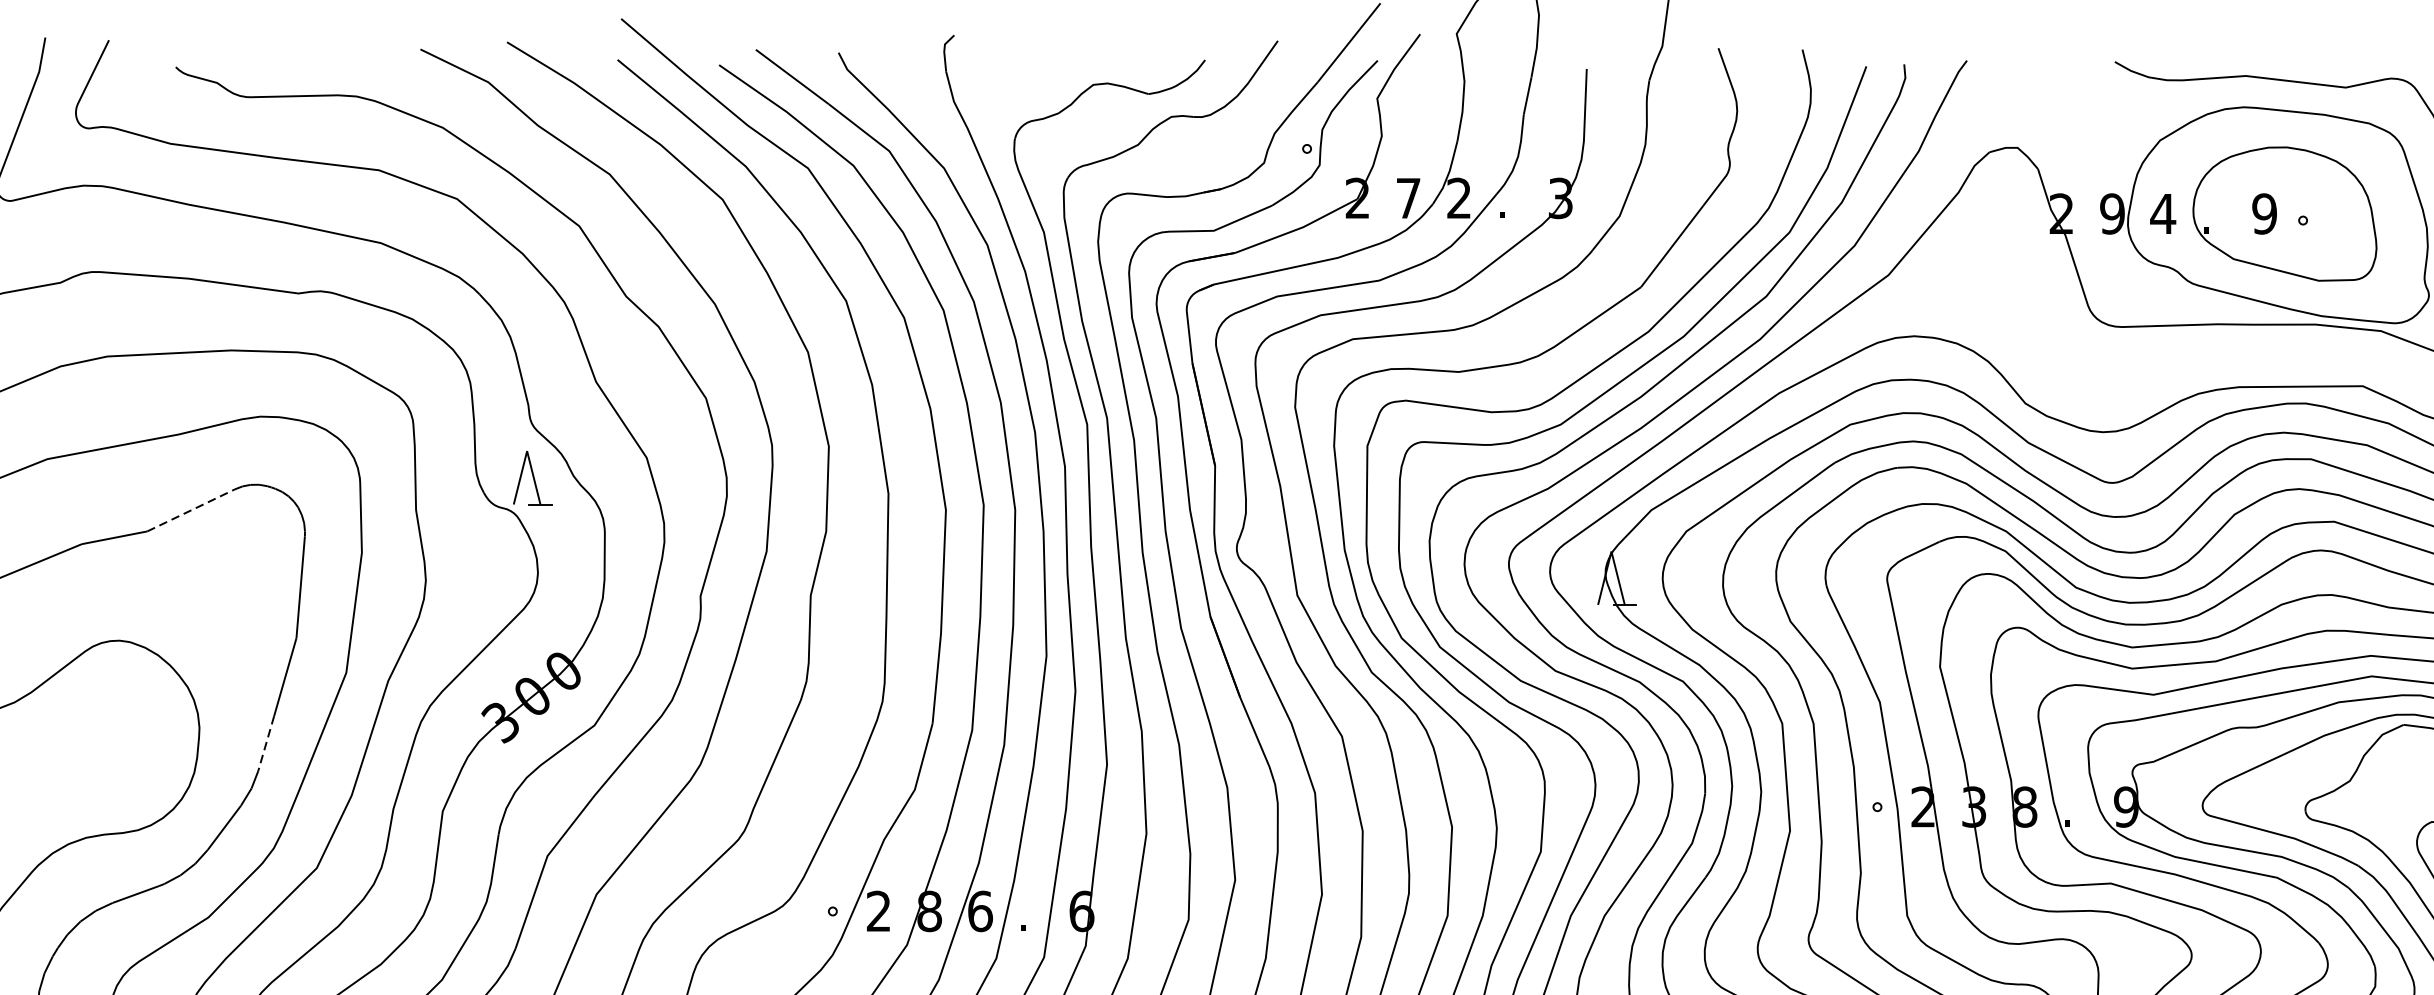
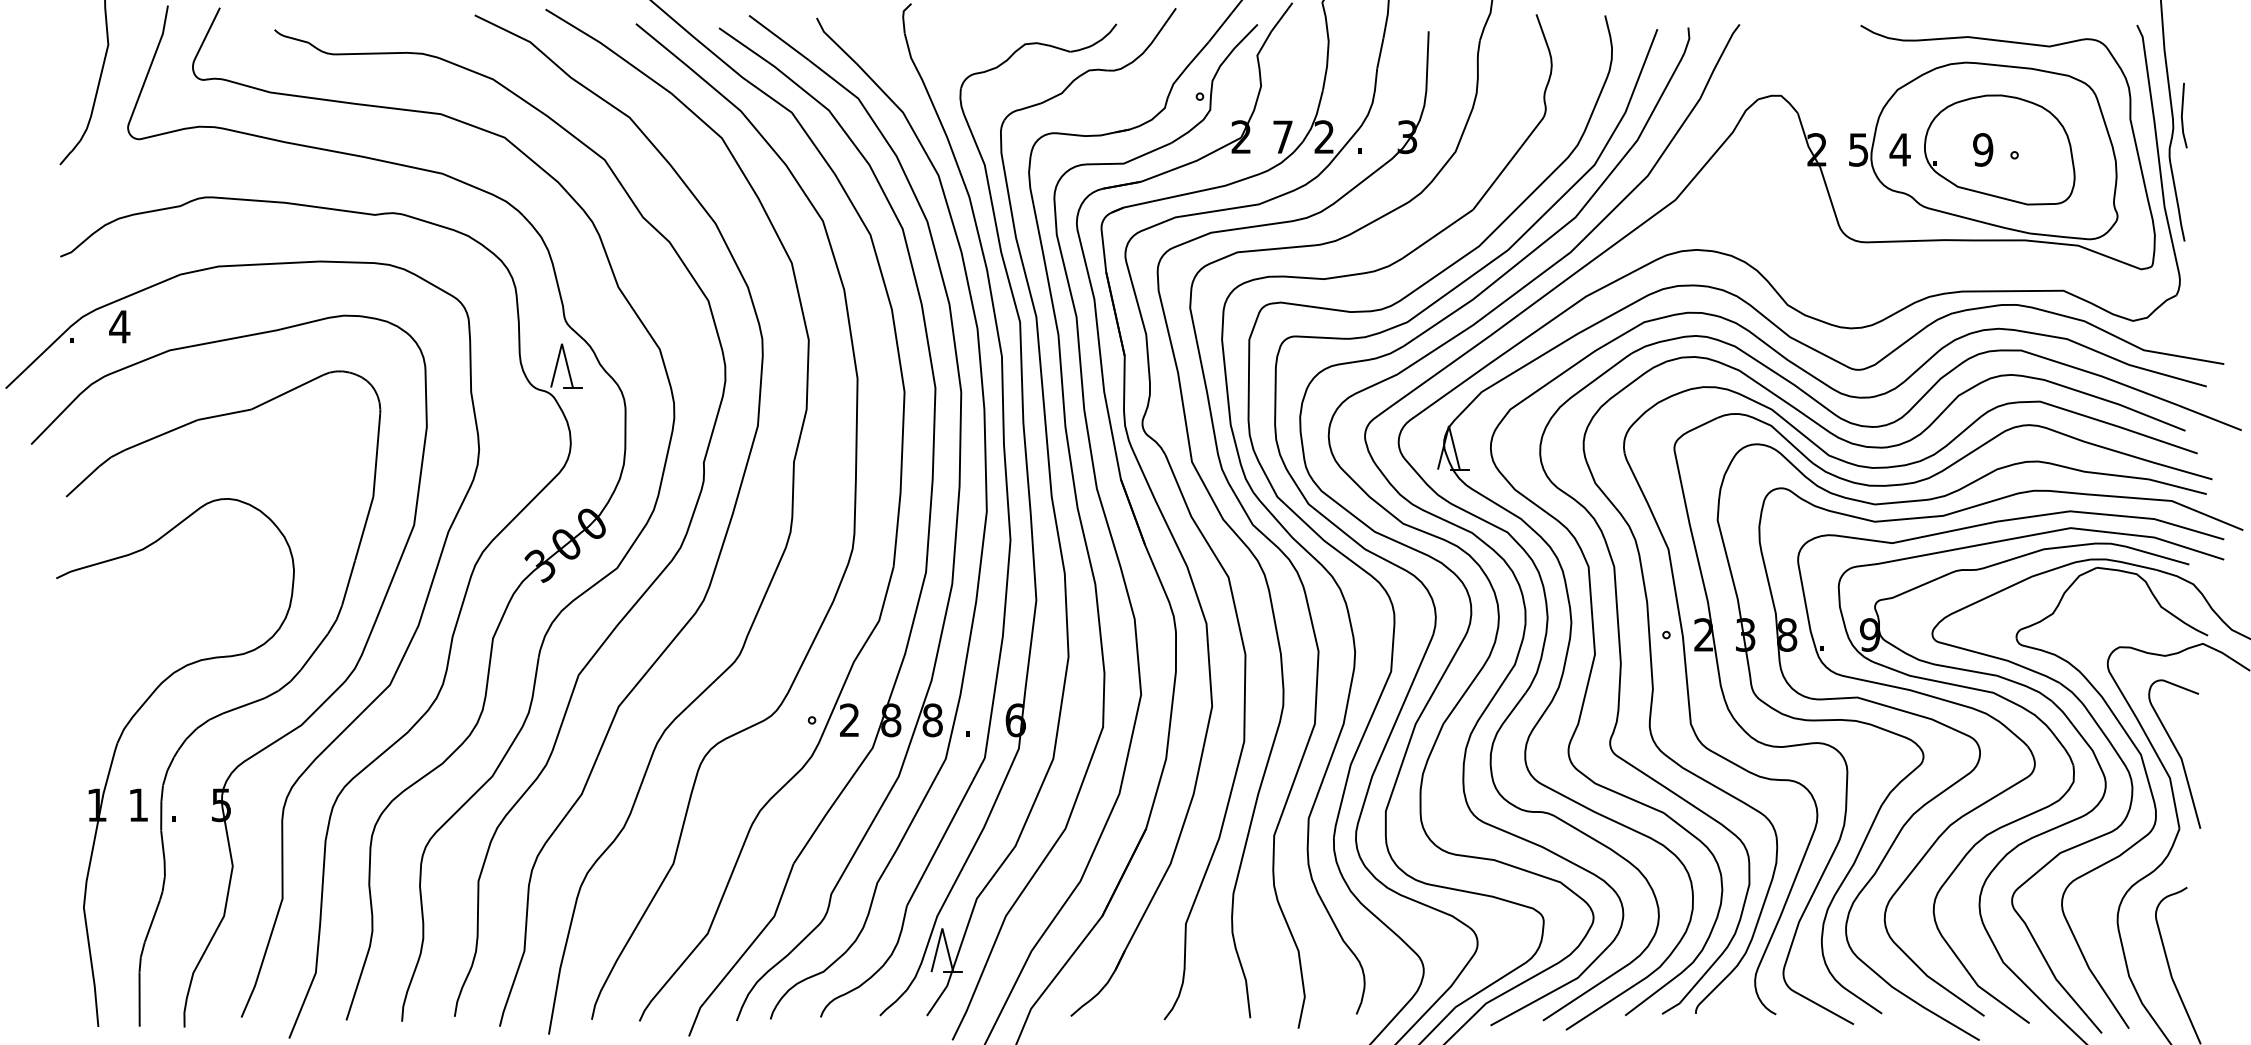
text: (2112, 213) -> (1858, 149), 9 -> 5
line: (191, 510) -> (287, 392), dashed -> solid
line: (266, 744) -> (348, 583), dashed -> solid
text: (980, 911) -> (932, 720), 6 -> 8

